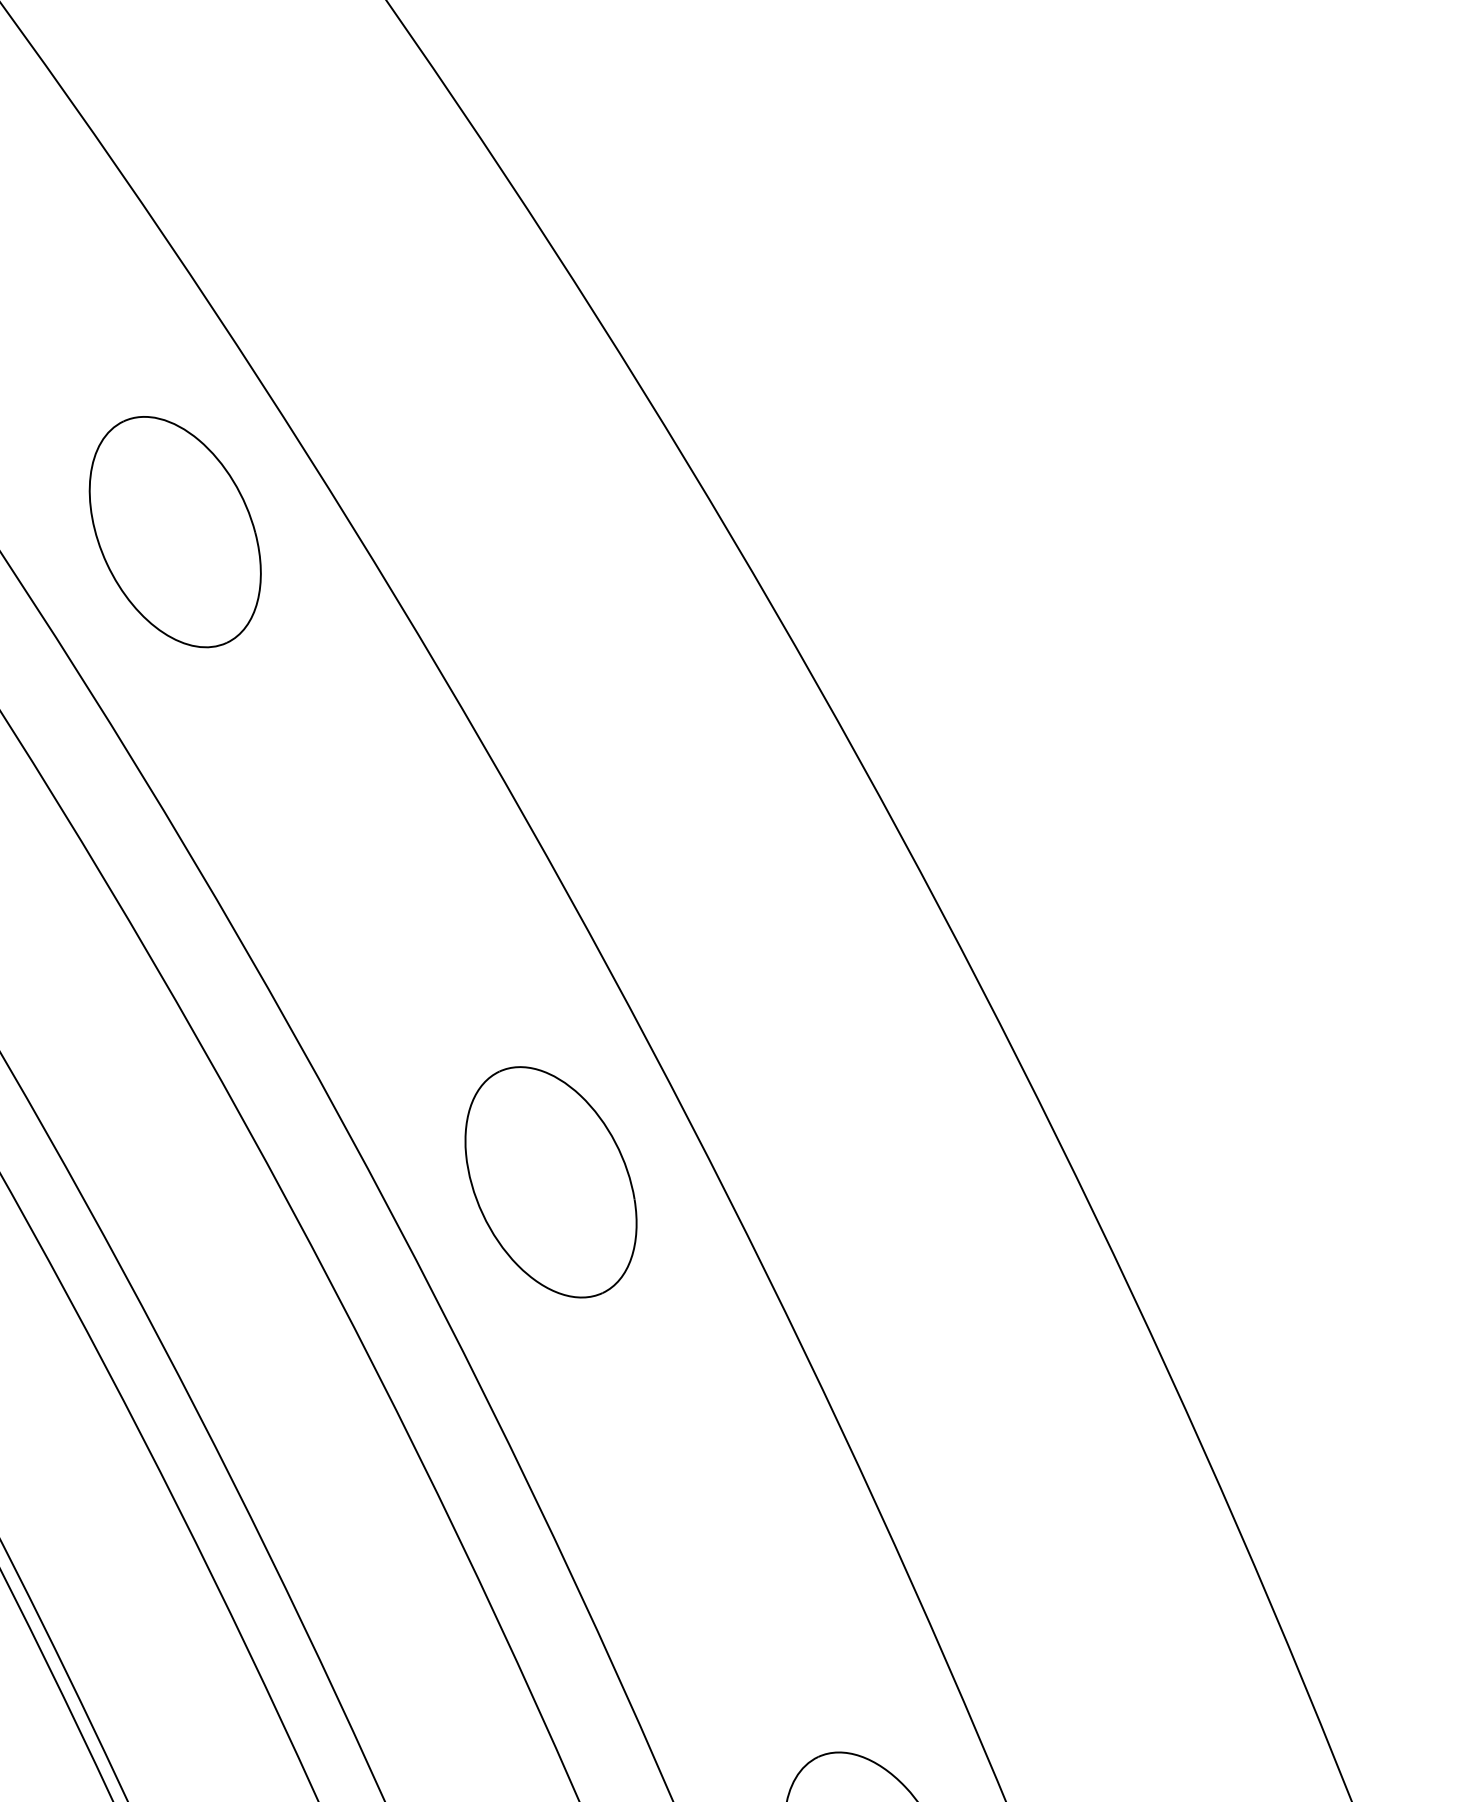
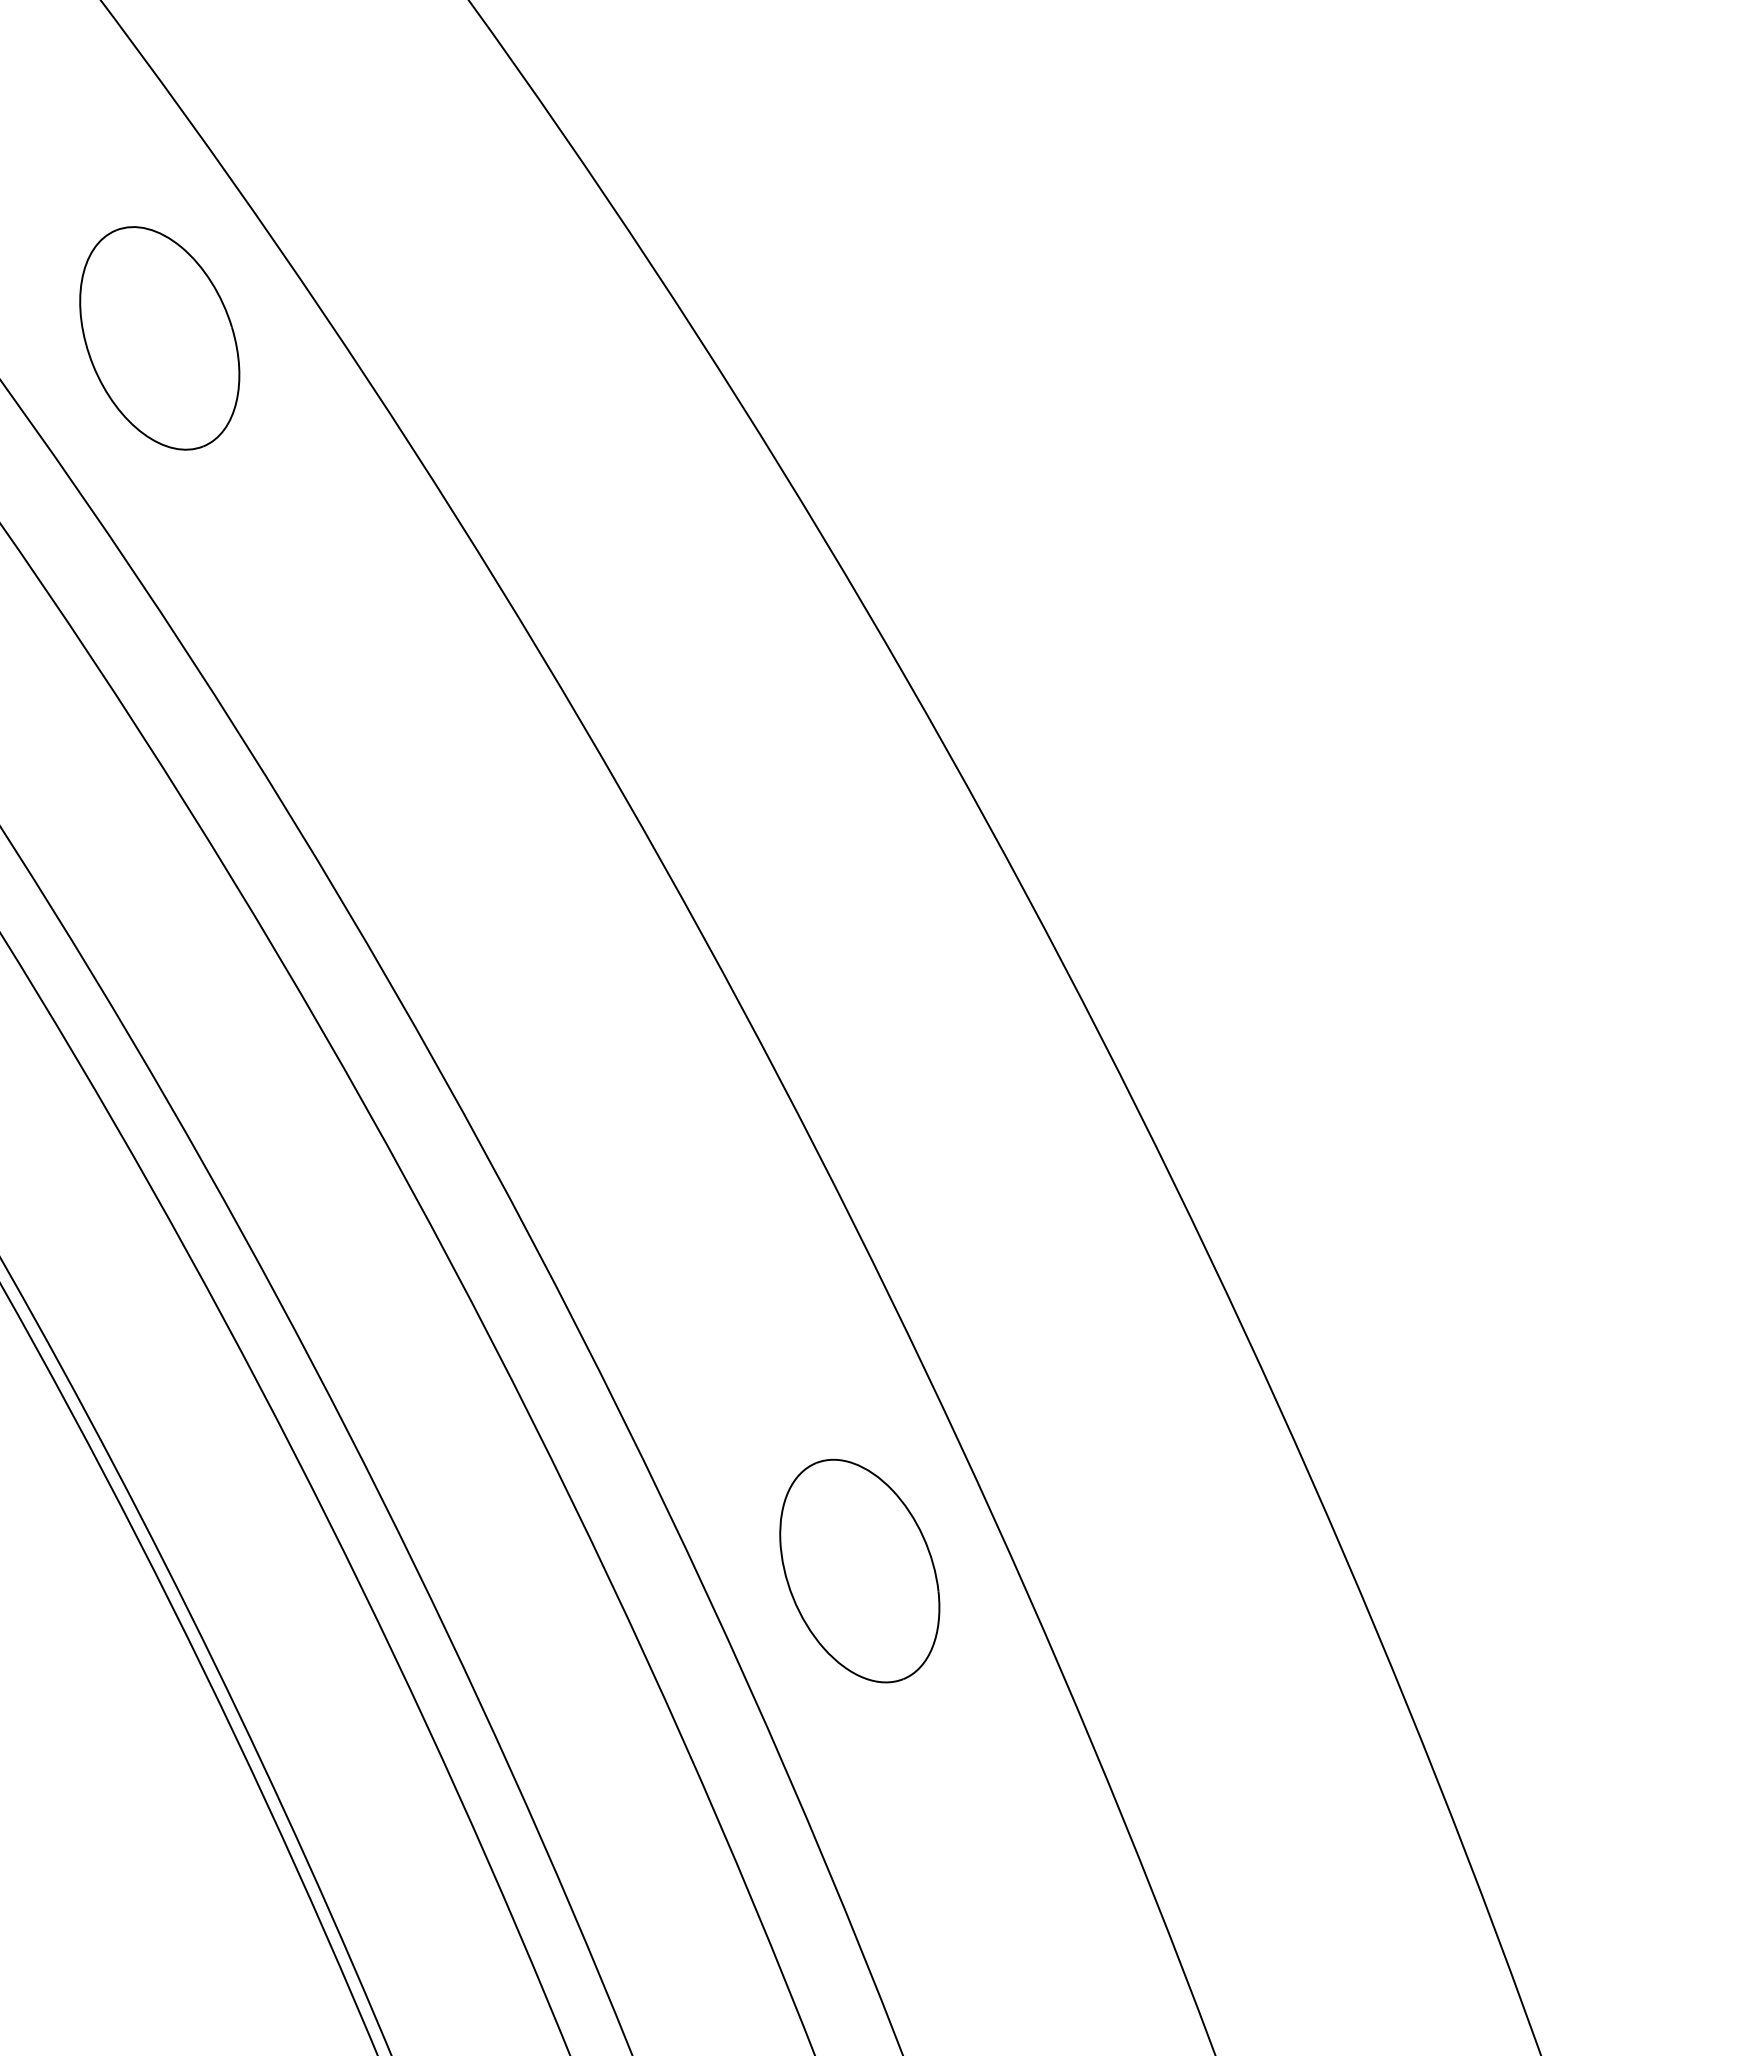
part: (175, 532) -> (534, 933), removed

